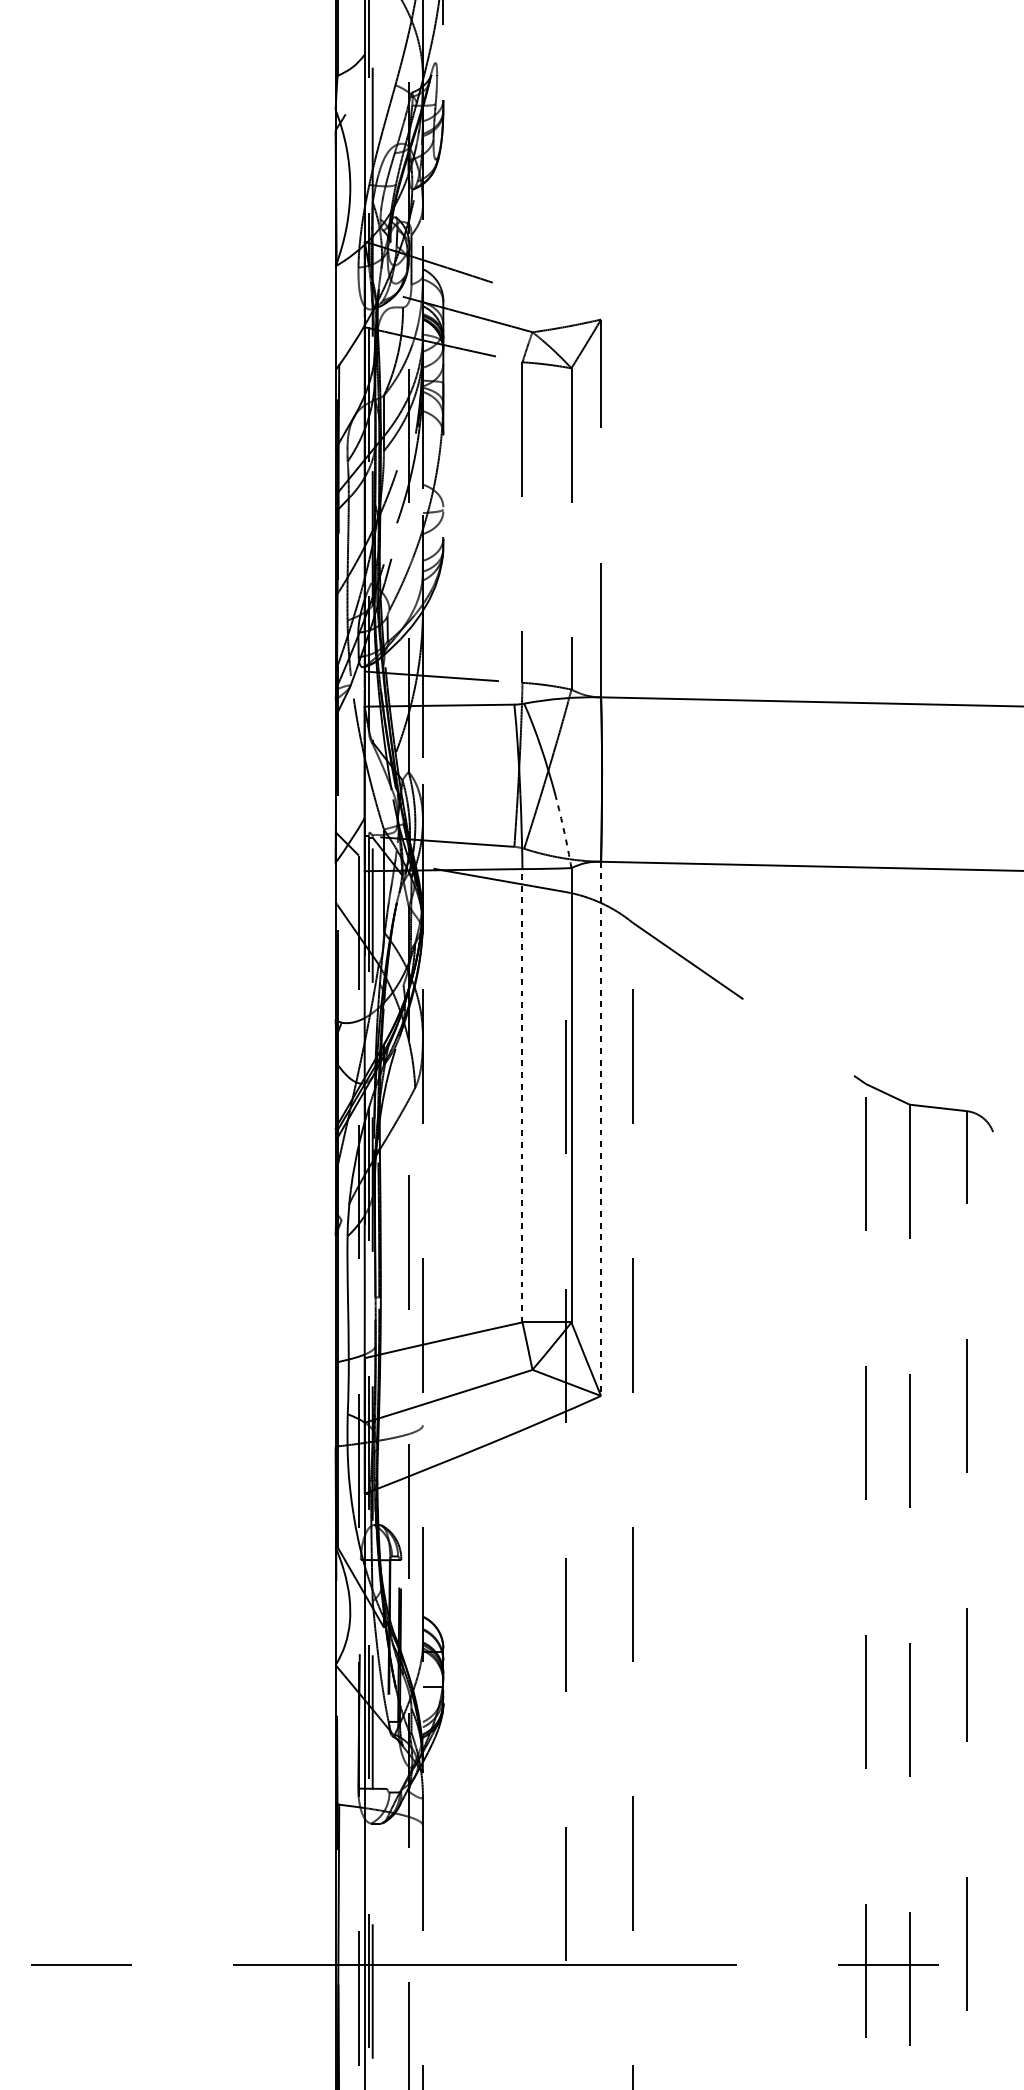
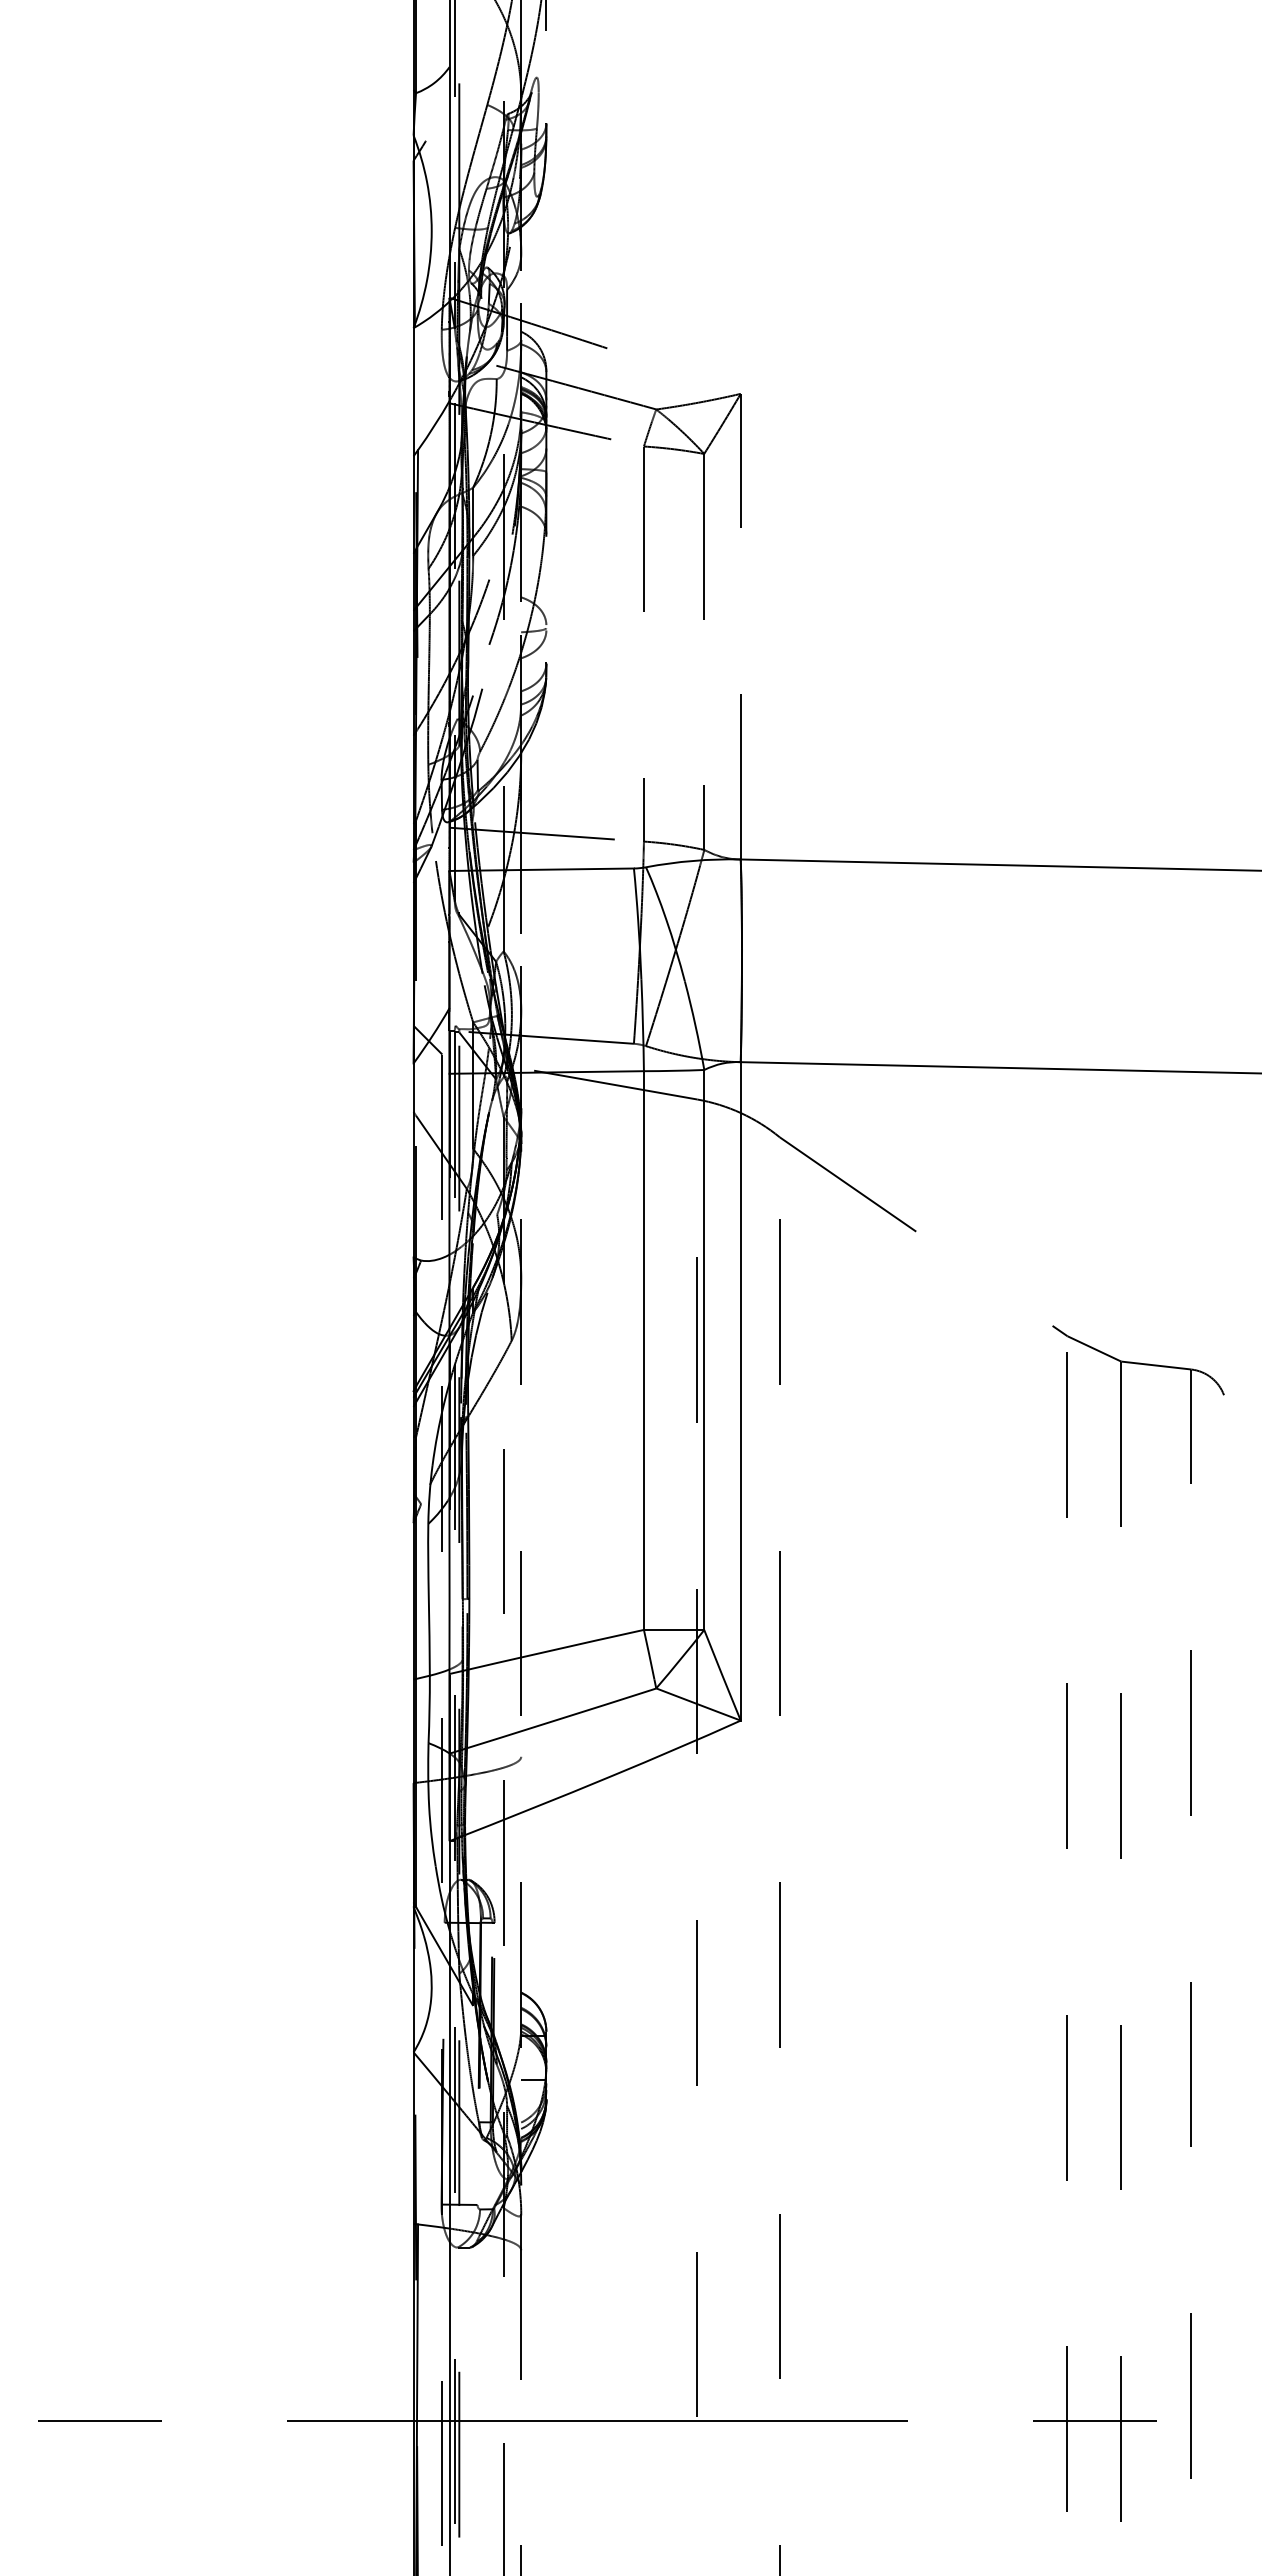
arc: (564, 832) -> (695, 1025), dashed -> solid
line: (522, 1095) -> (643, 1350), dashed -> solid
line: (600, 1128) -> (740, 1391), dashed -> solid

